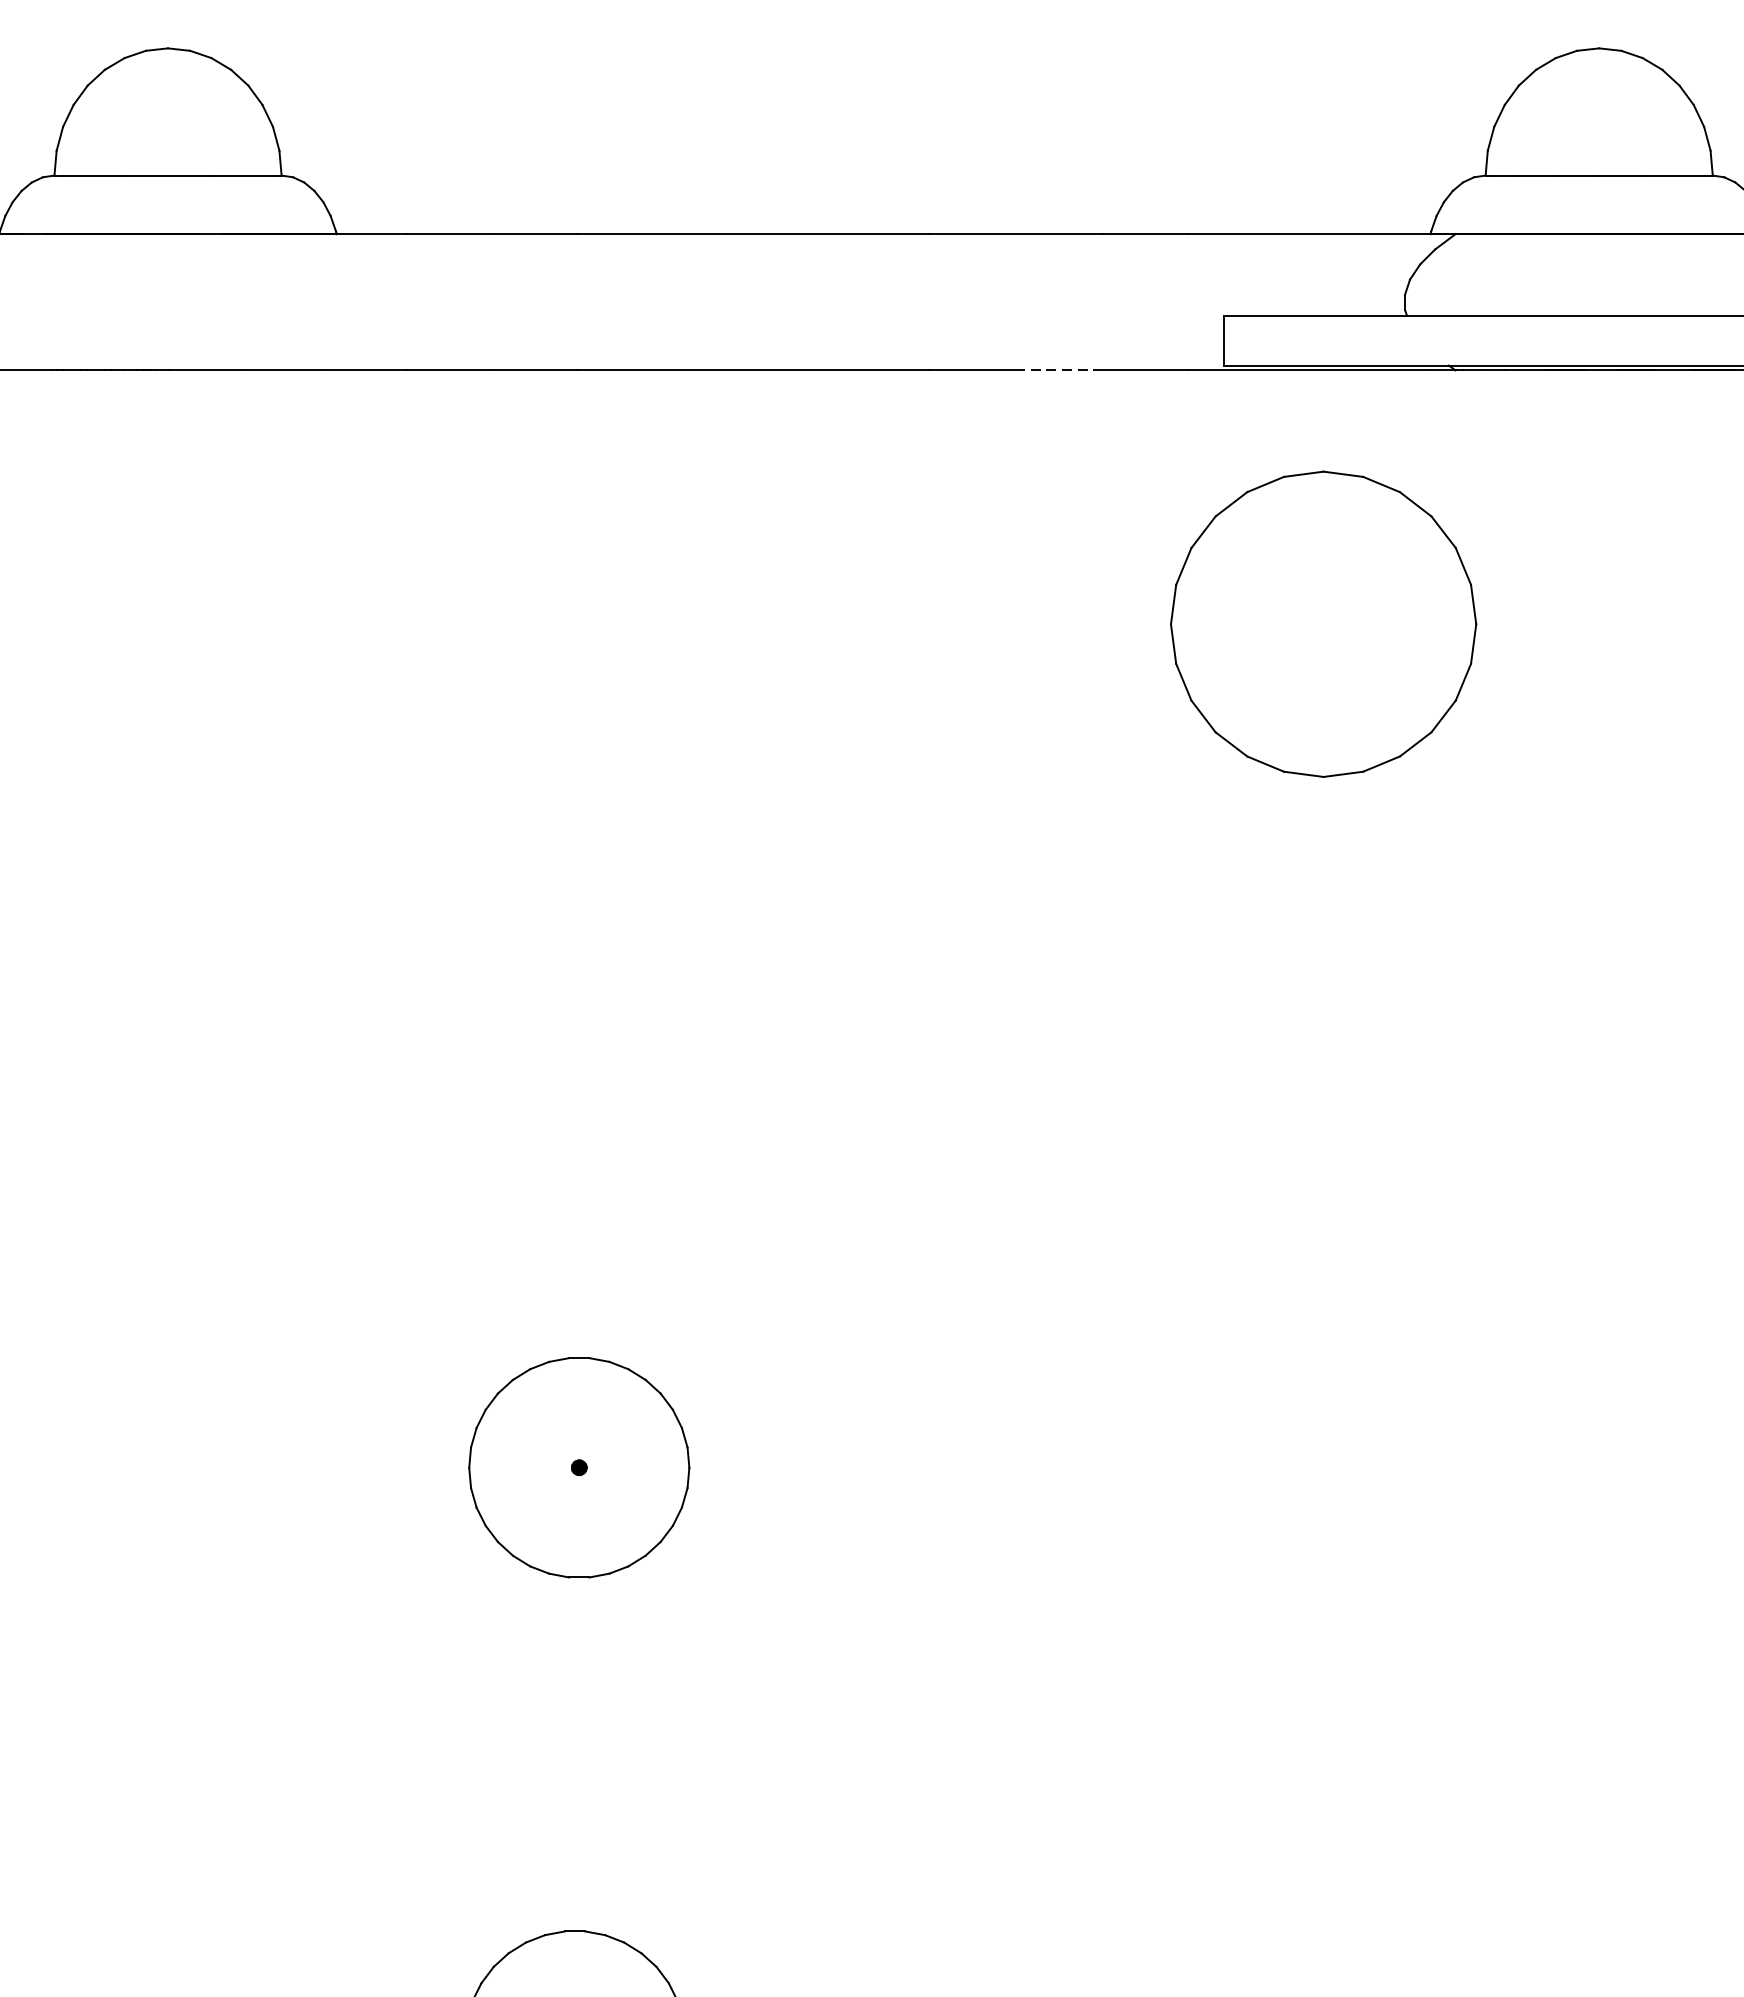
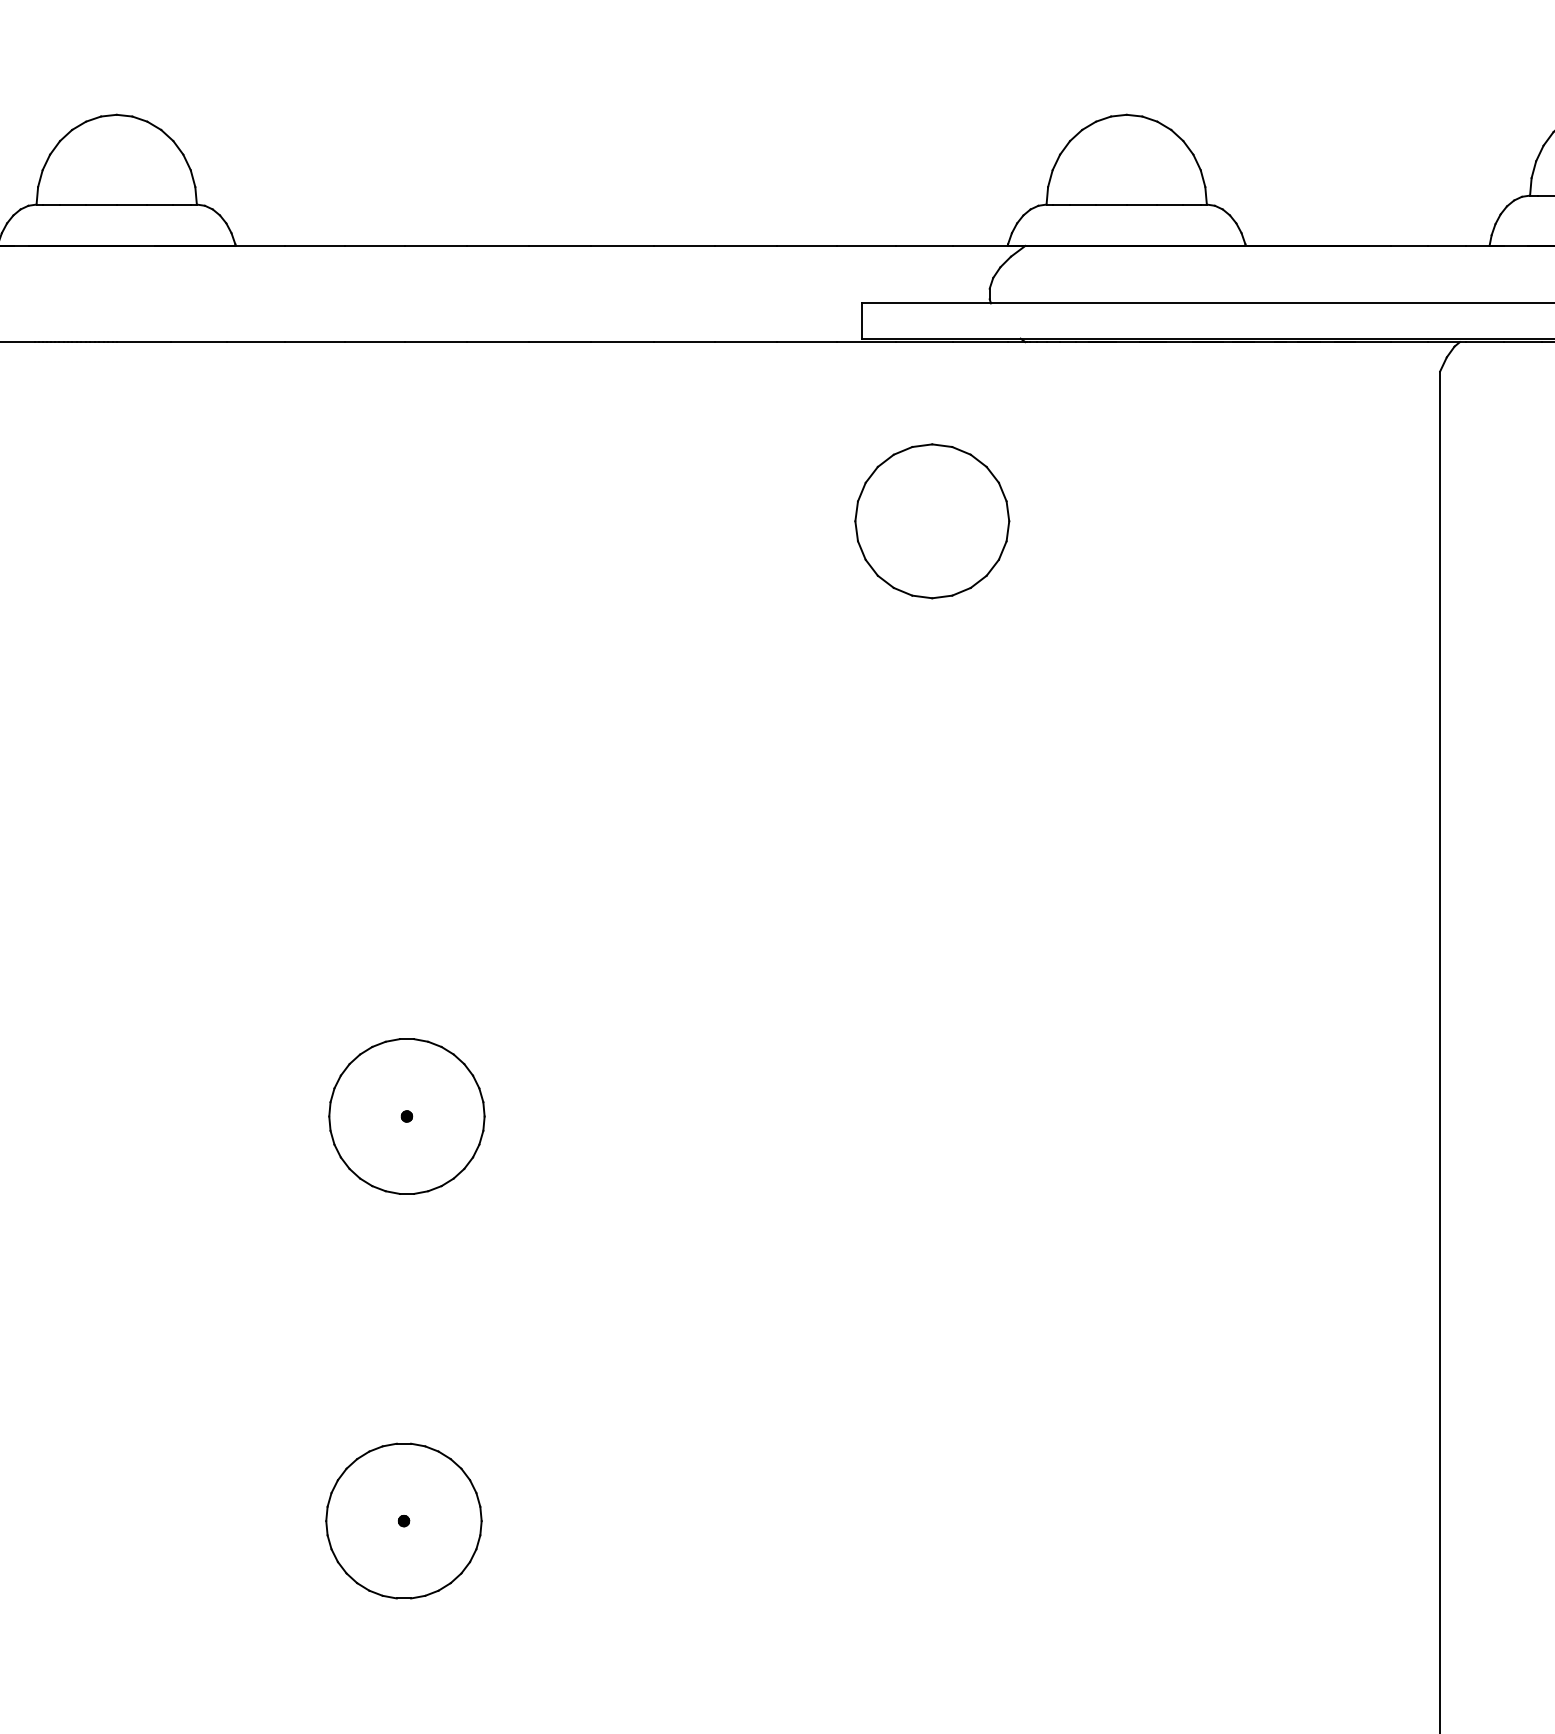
line: (1060, 370) -> (746, 342), dashed -> solid
part: (1323, 624) -> (932, 521), size x0.71

